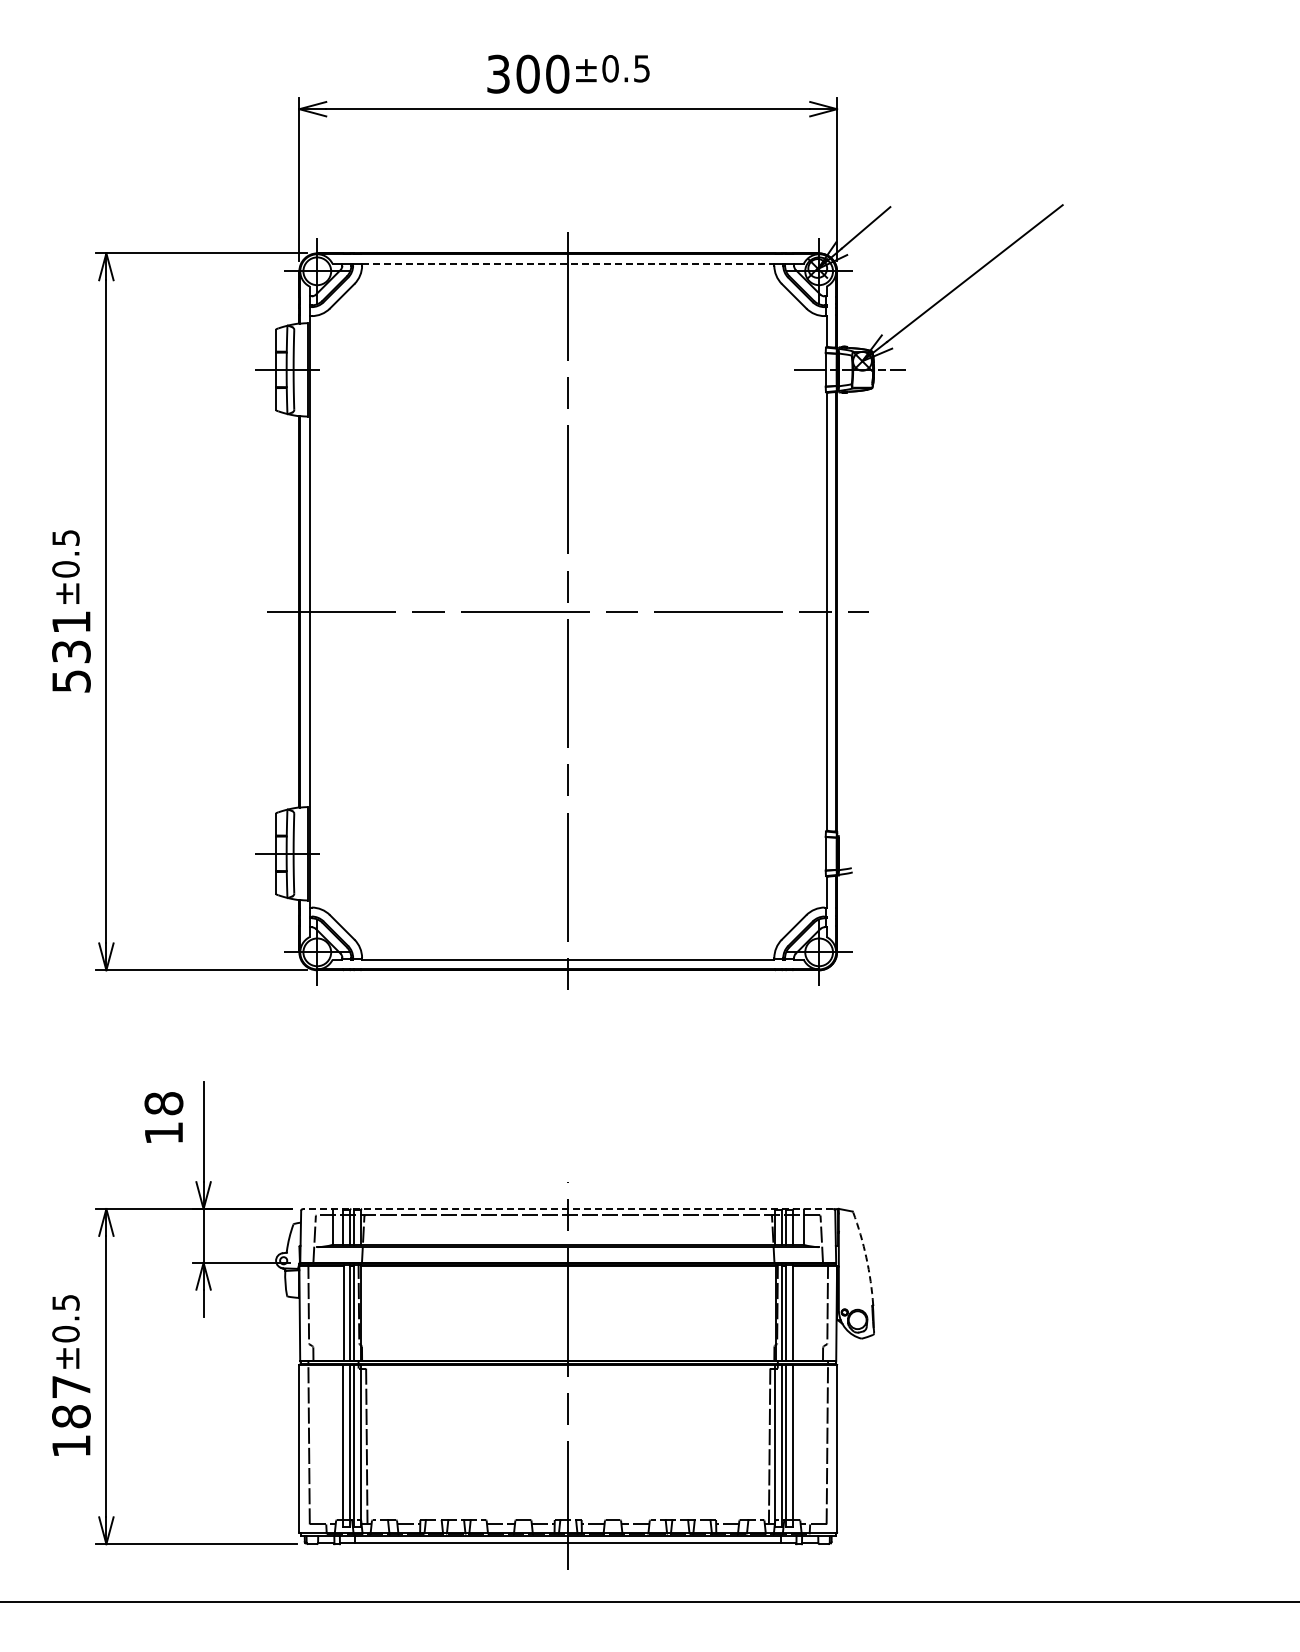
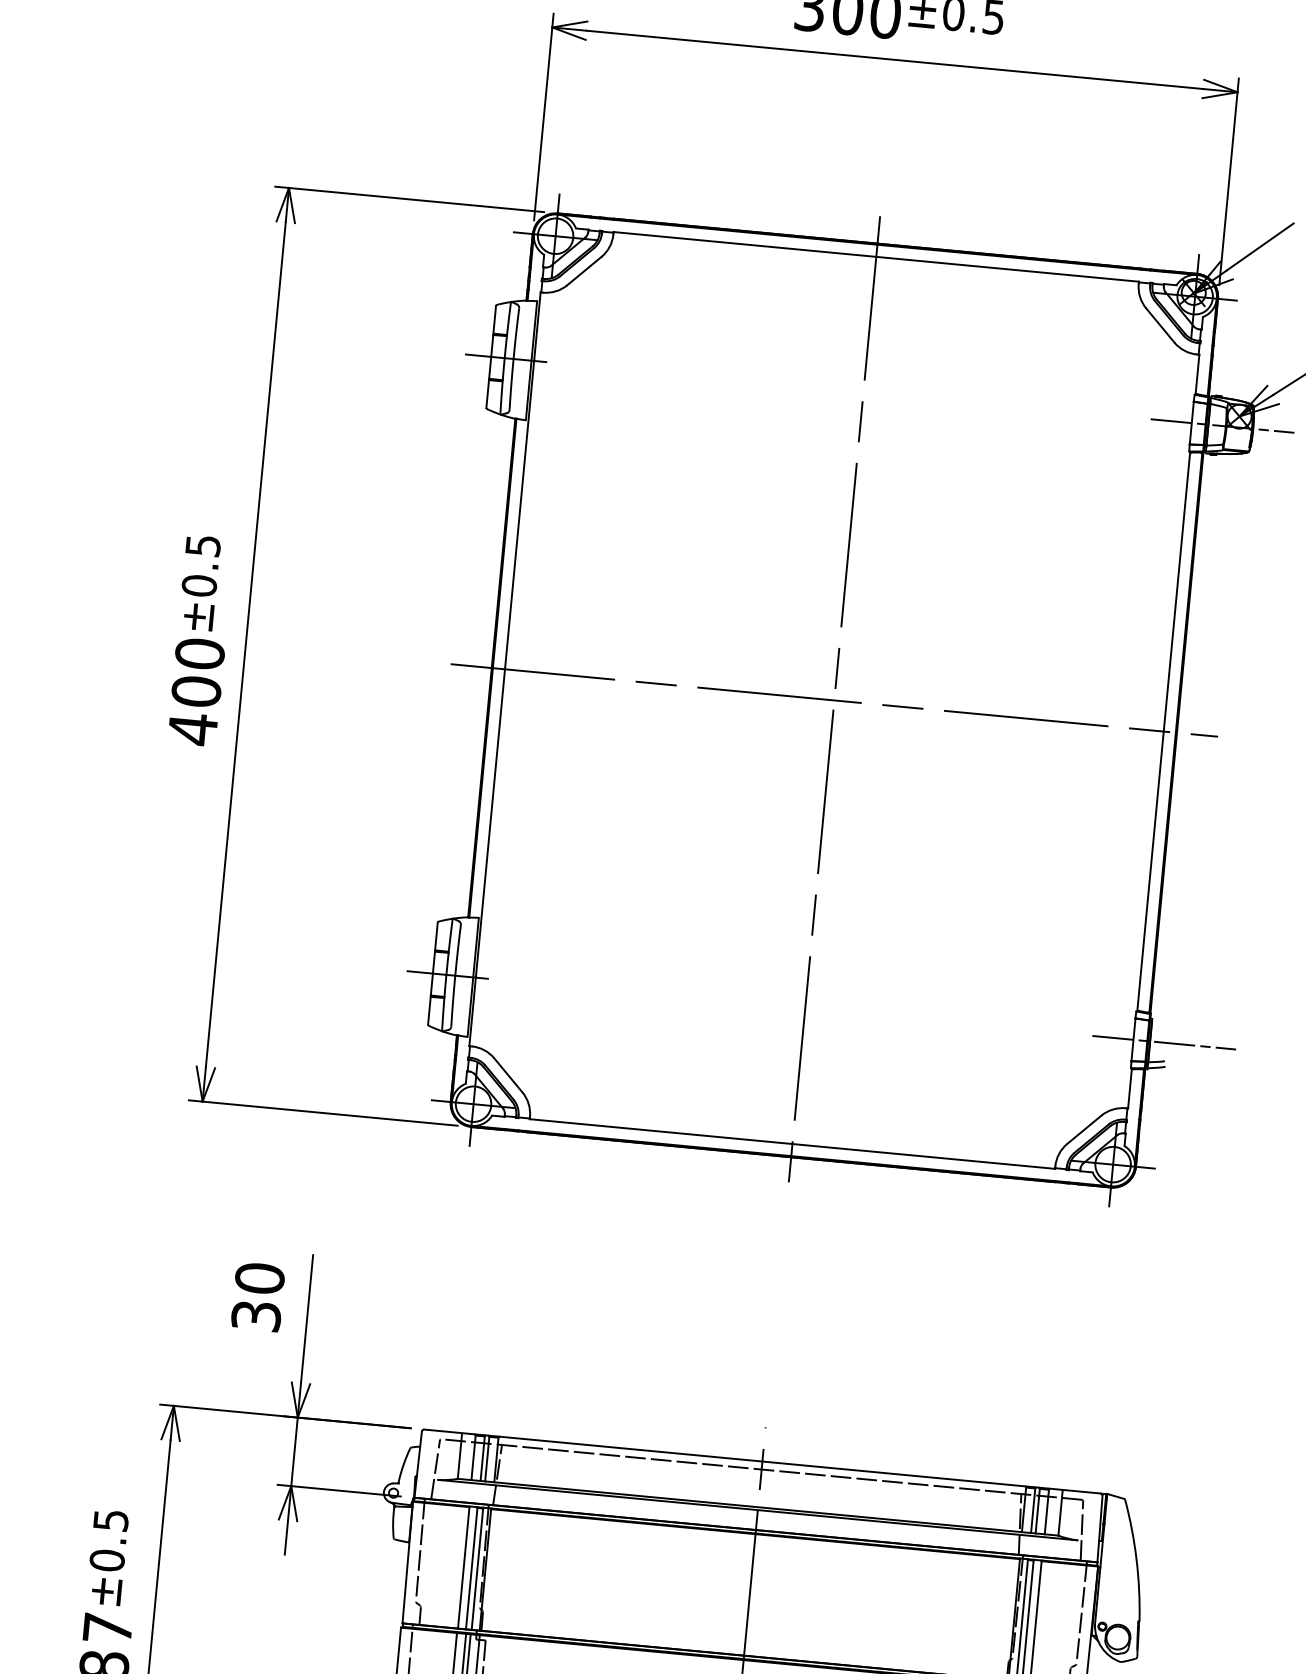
line: (568, 263) -> (876, 256), dashed -> solid
text: (71, 651) -> (196, 691), 531 -> 400
line: (849, 853) -> (1163, 1042), added
text: (163, 1118) -> (257, 1297), 18 -> 30
line: (567, 1209) -> (761, 1462), dashed -> solid
arc: (866, 1257) -> (1136, 1559), dashed -> solid

